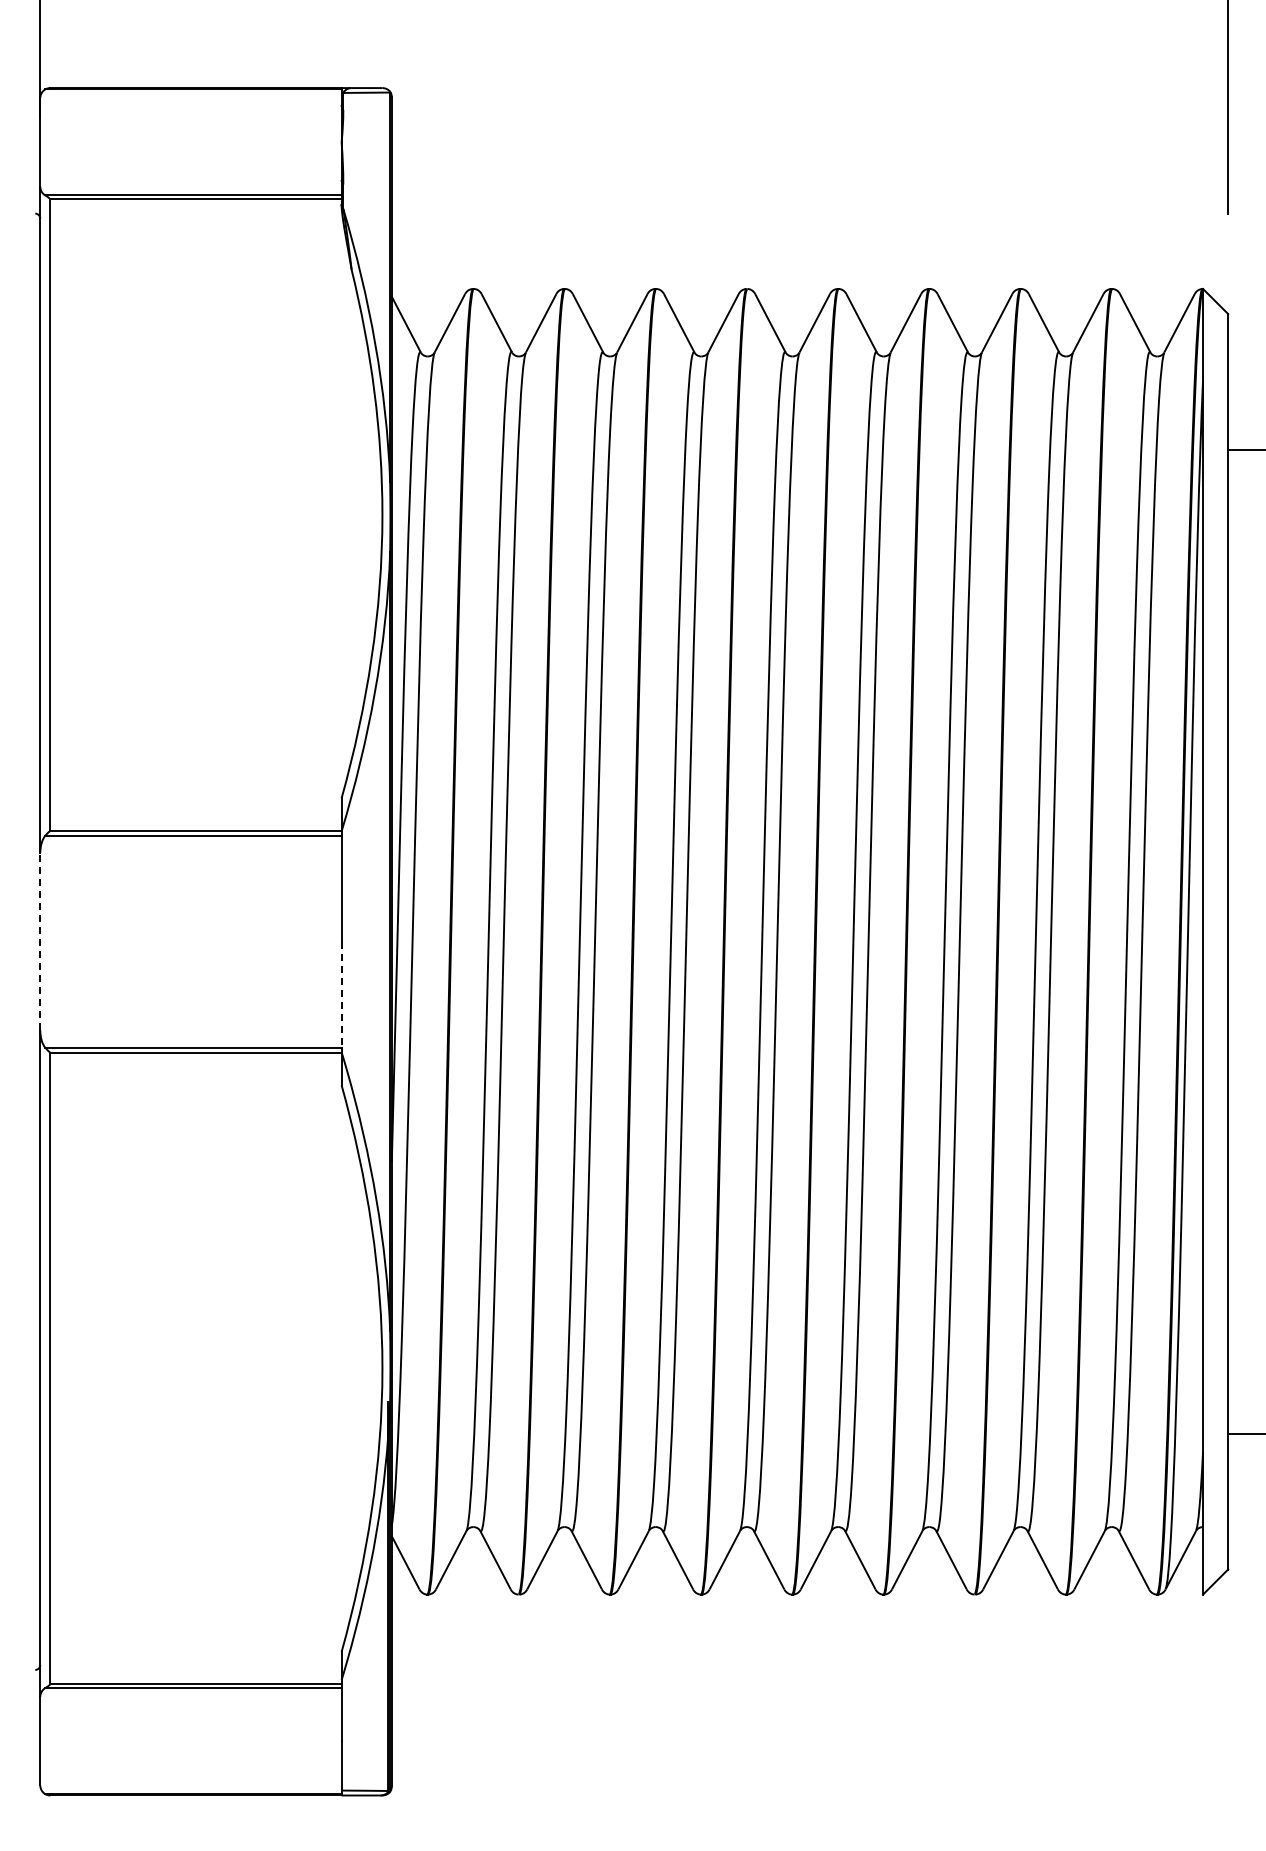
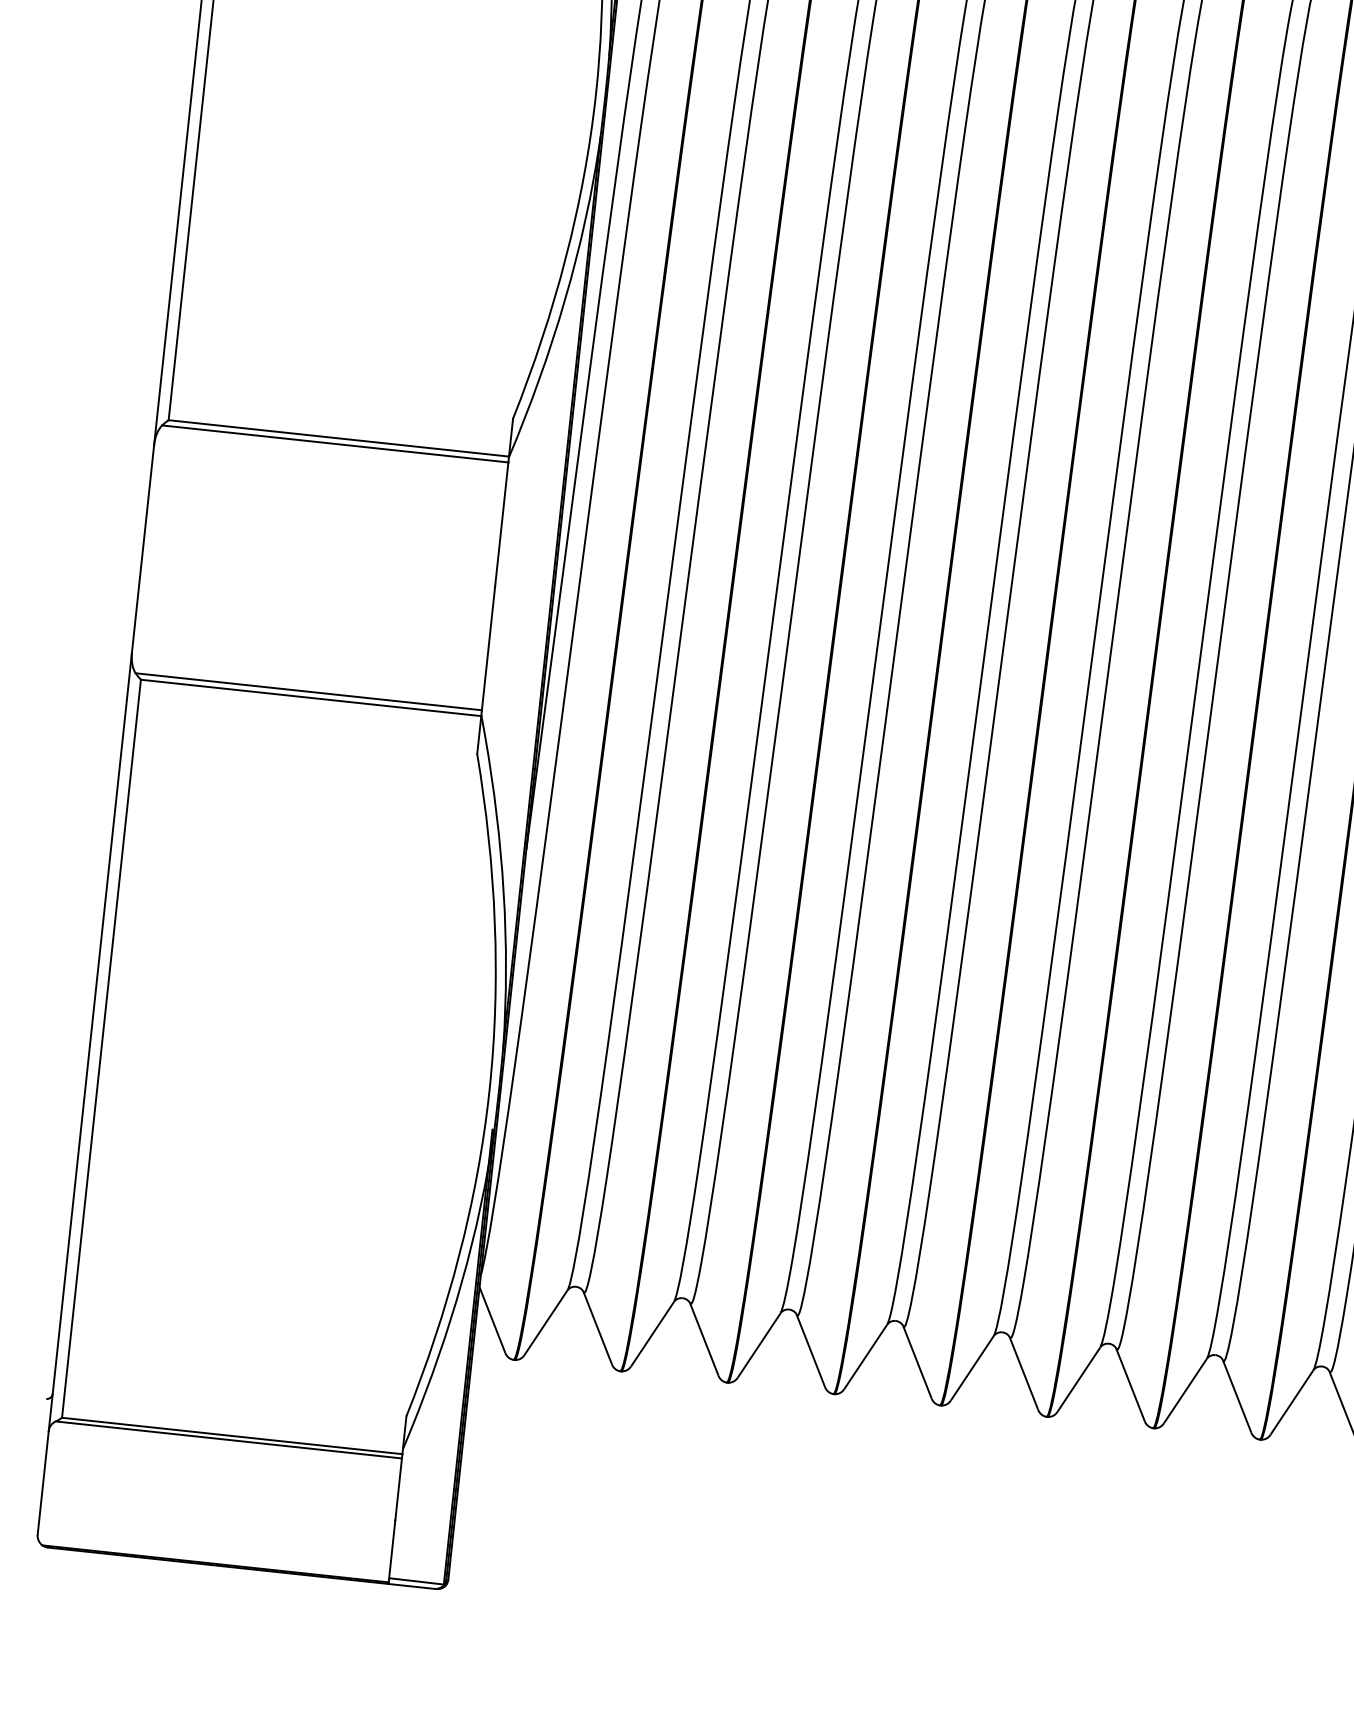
line: (40, 941) -> (143, 548), dashed -> solid
line: (341, 995) -> (488, 649), dashed -> solid

